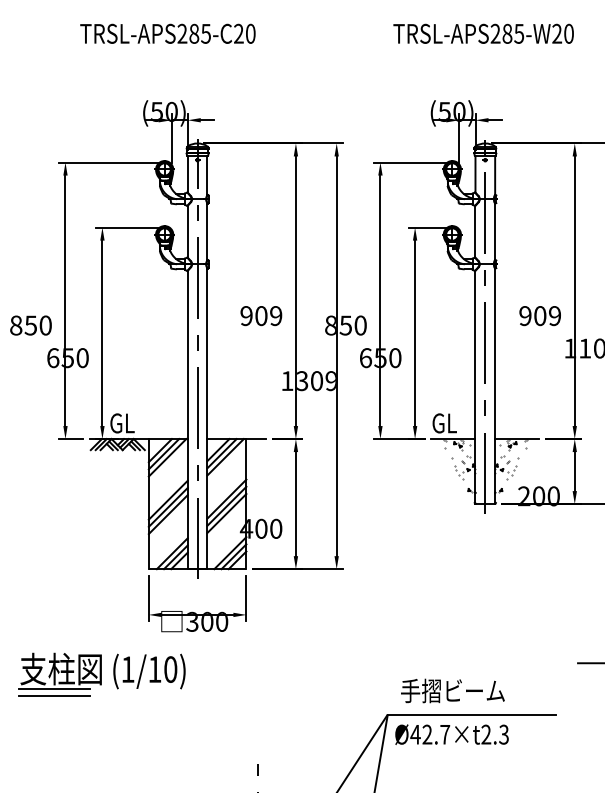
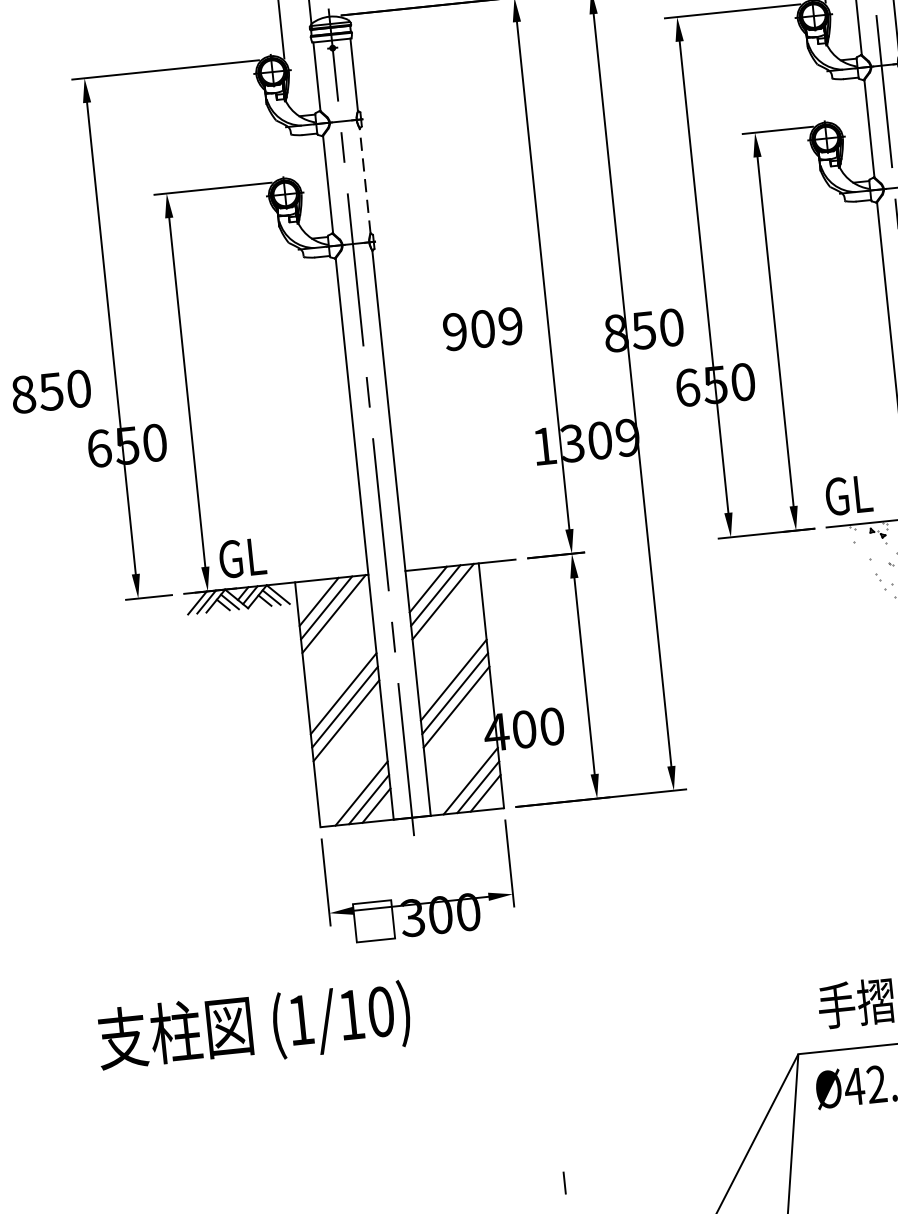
line: (207, 231) -> (365, 180), solid -> dashed
line: (54, 689) -> (166, 1071), removed
line: (54, 695) -> (167, 1083), removed

